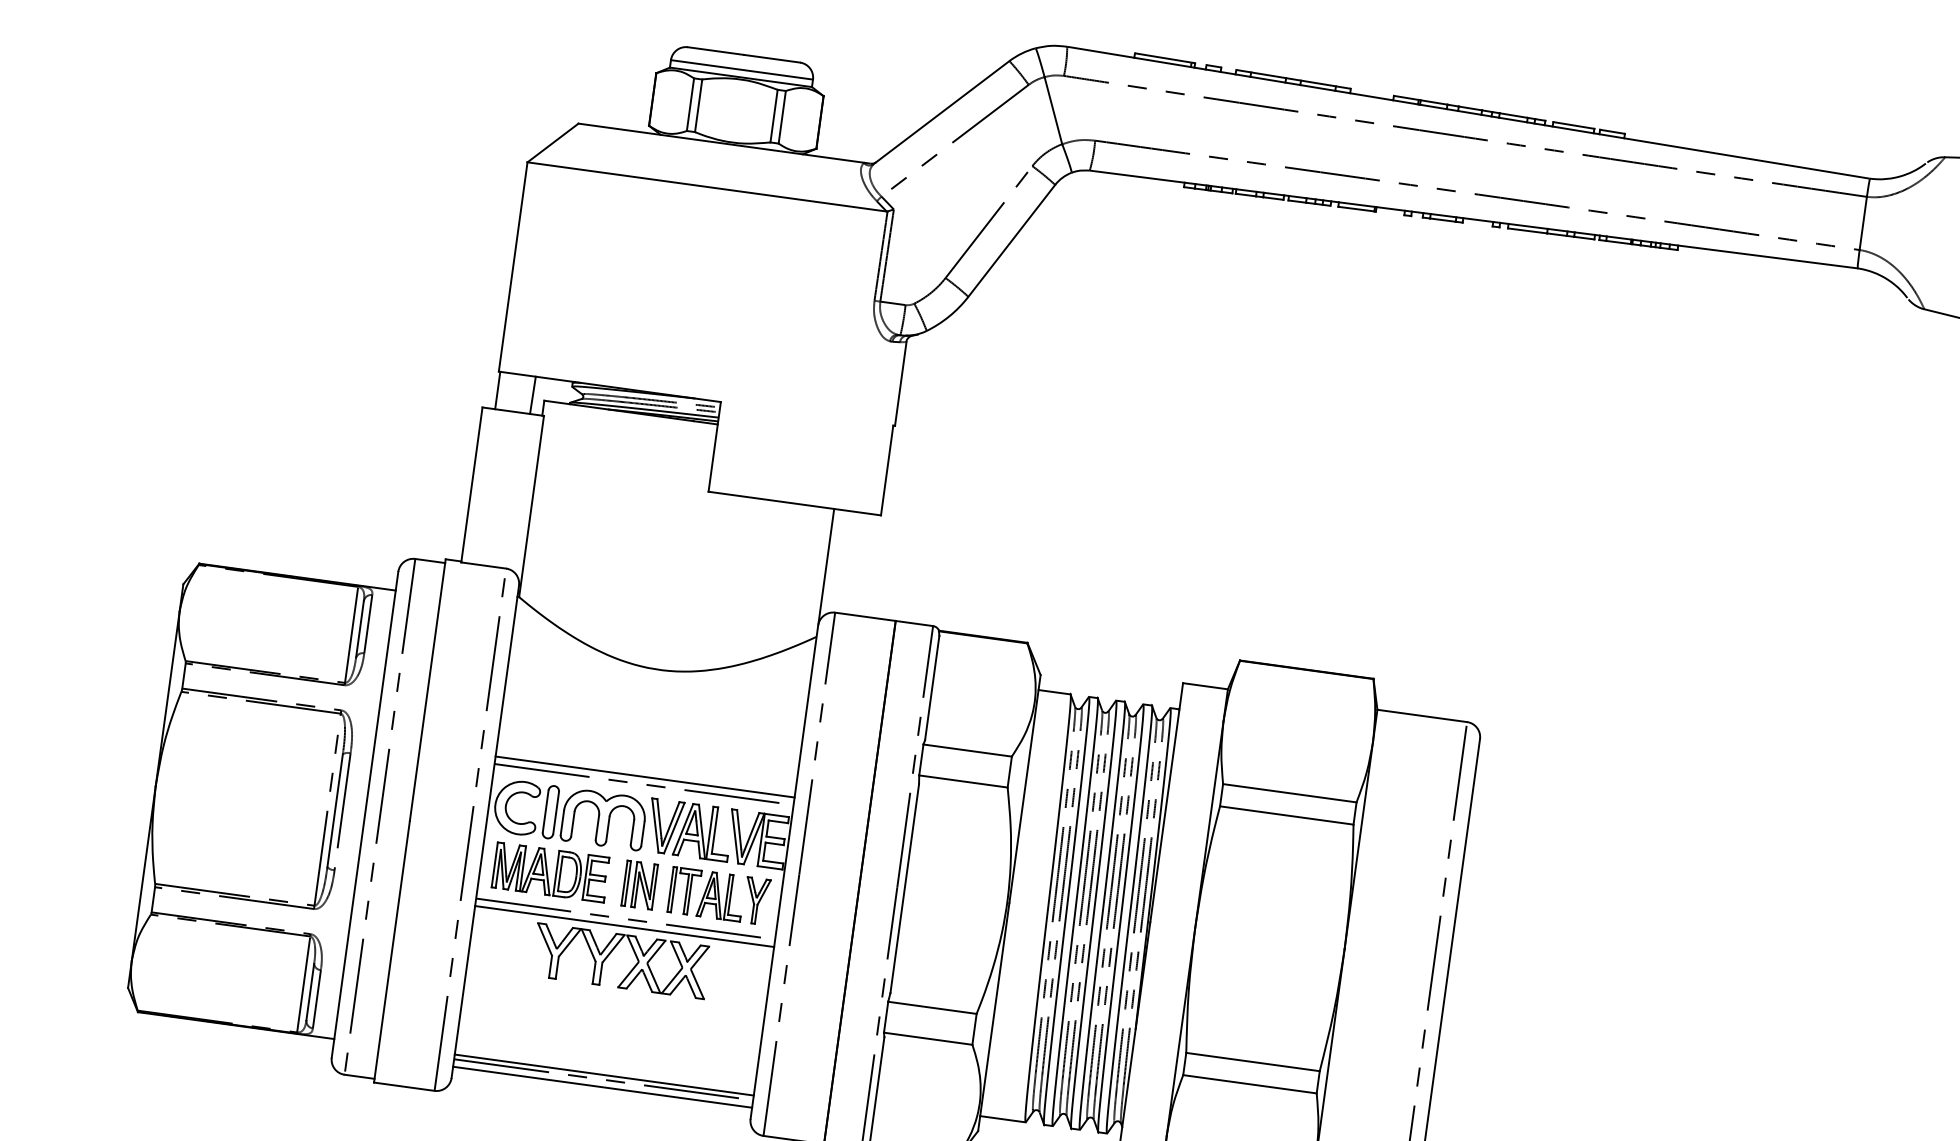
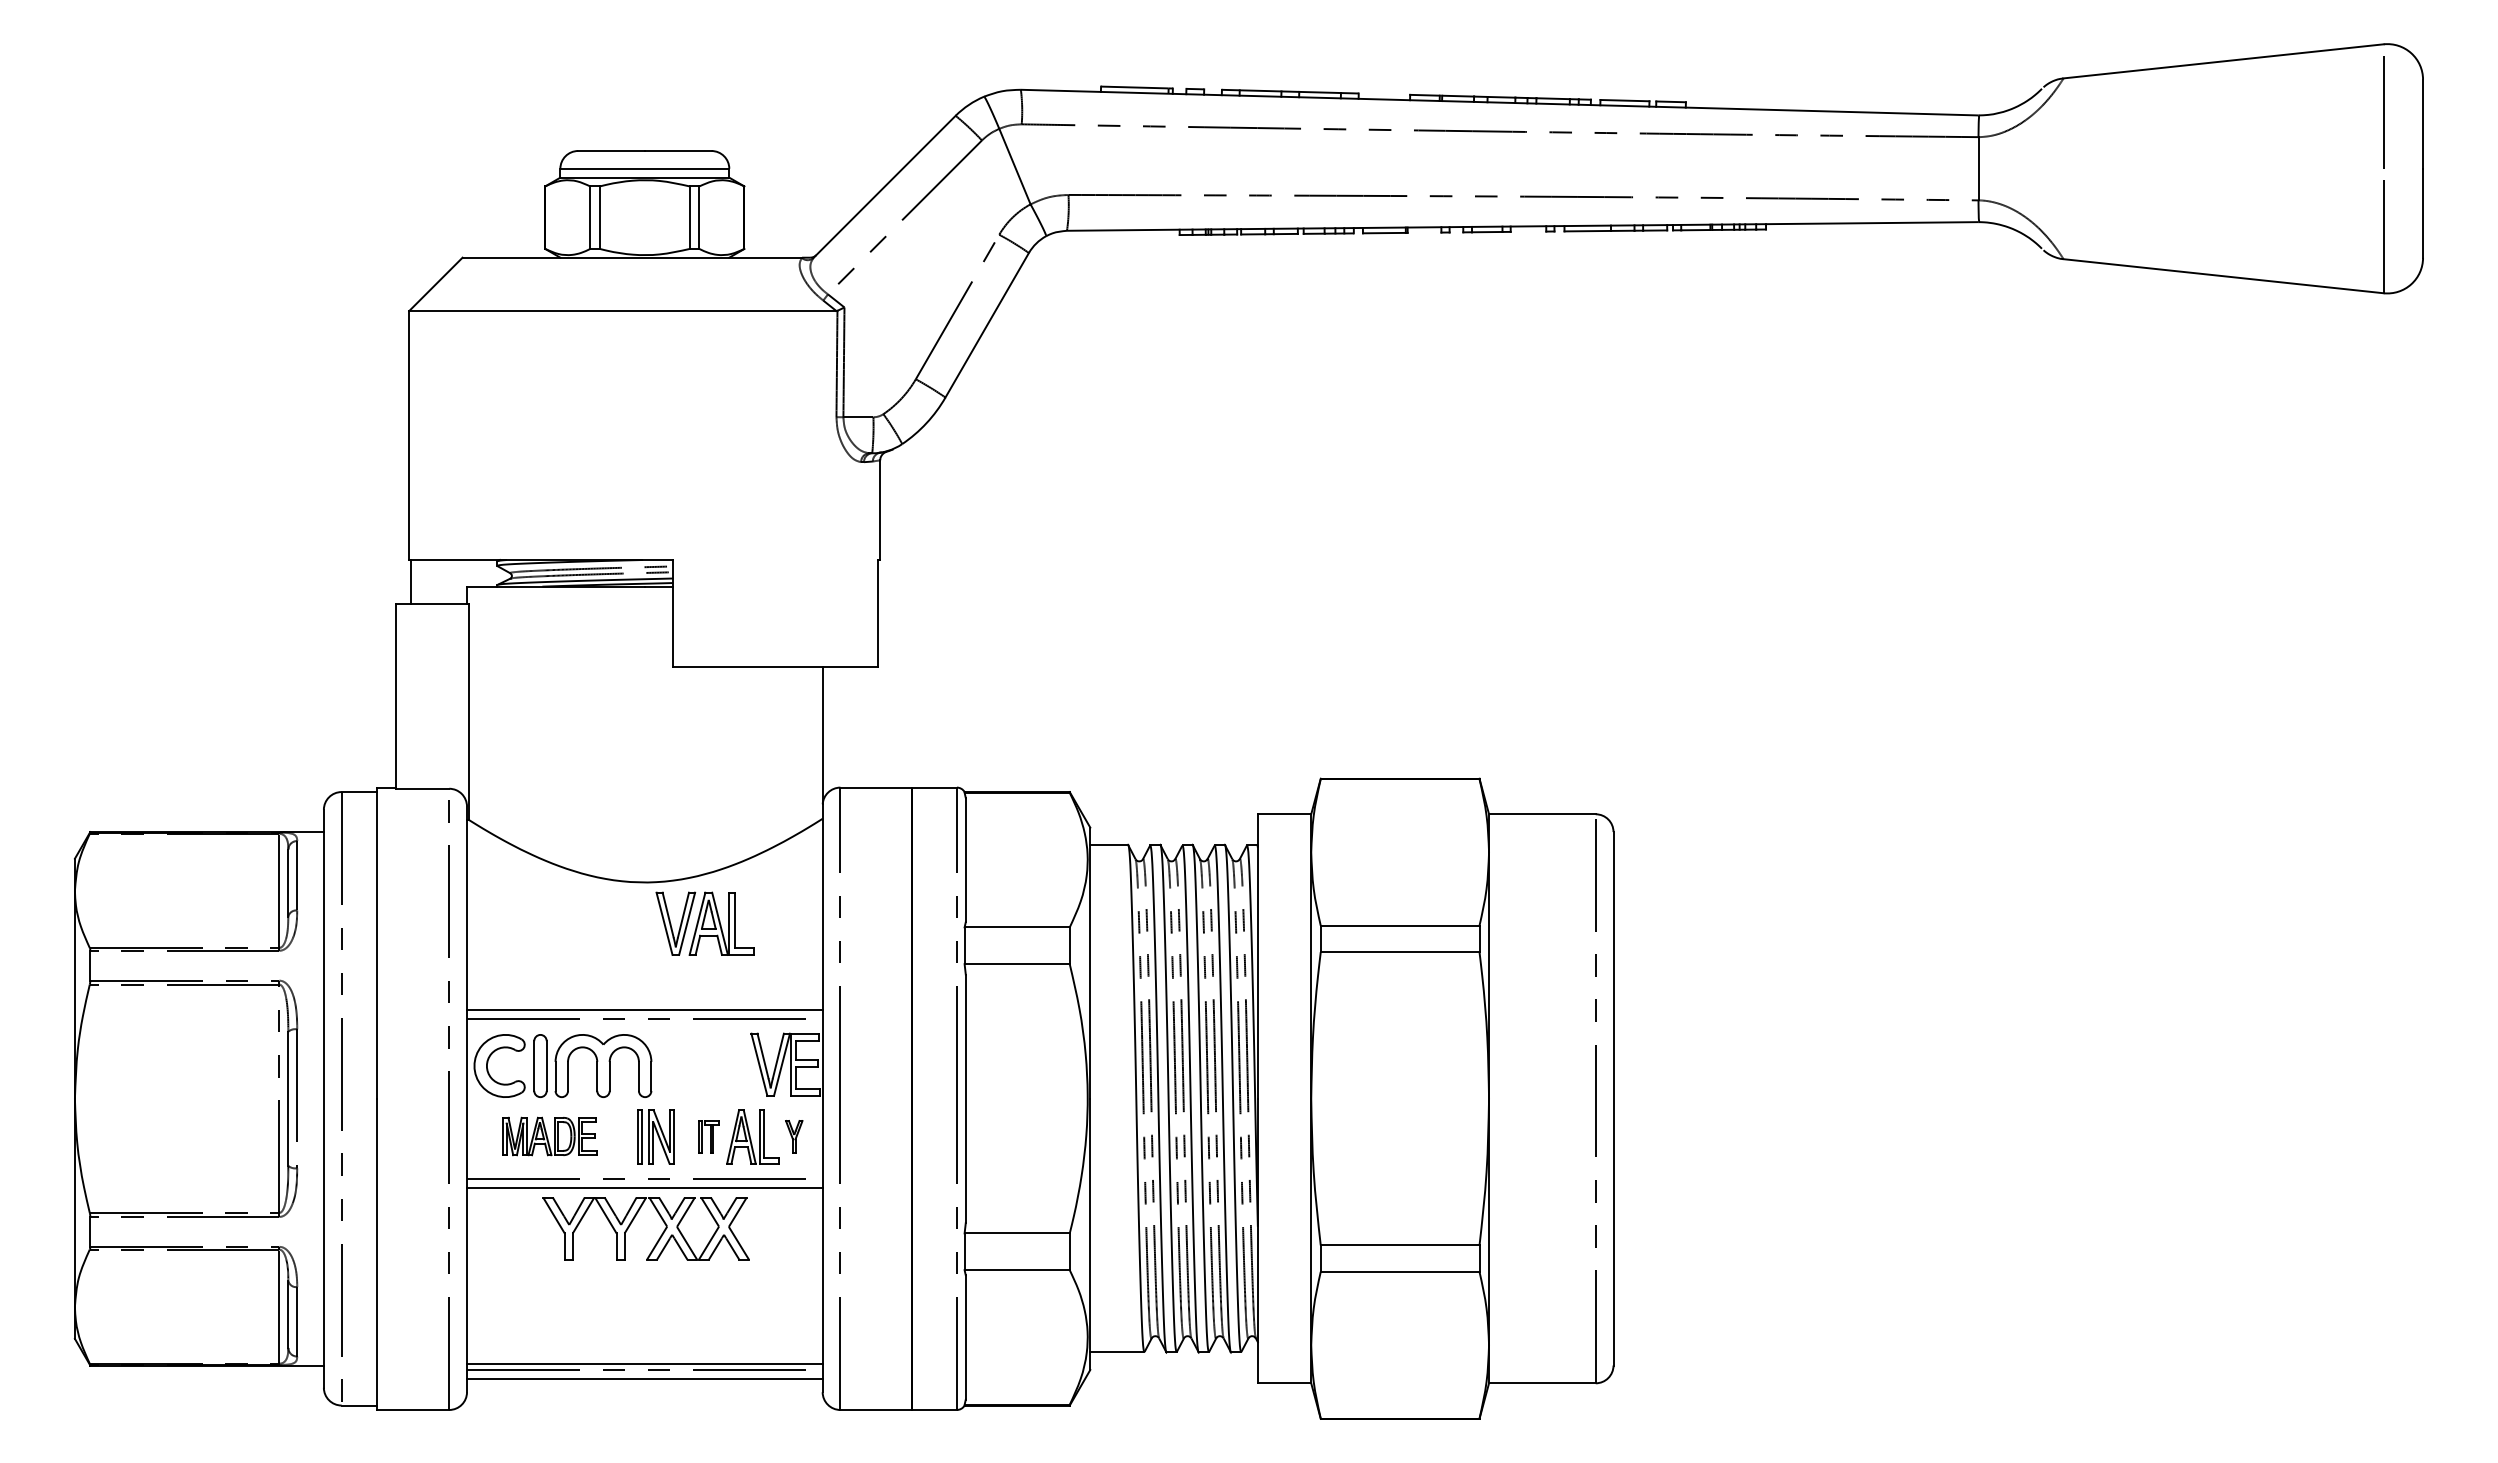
line: (532, 395) -> (452, 582), removed
part: (688, 829) -> (704, 923), moved
part: (550, 872) -> (549, 1136), size x0.7
part: (684, 890) -> (709, 1136), size x0.6
part: (755, 900) -> (793, 1136), size x0.6

